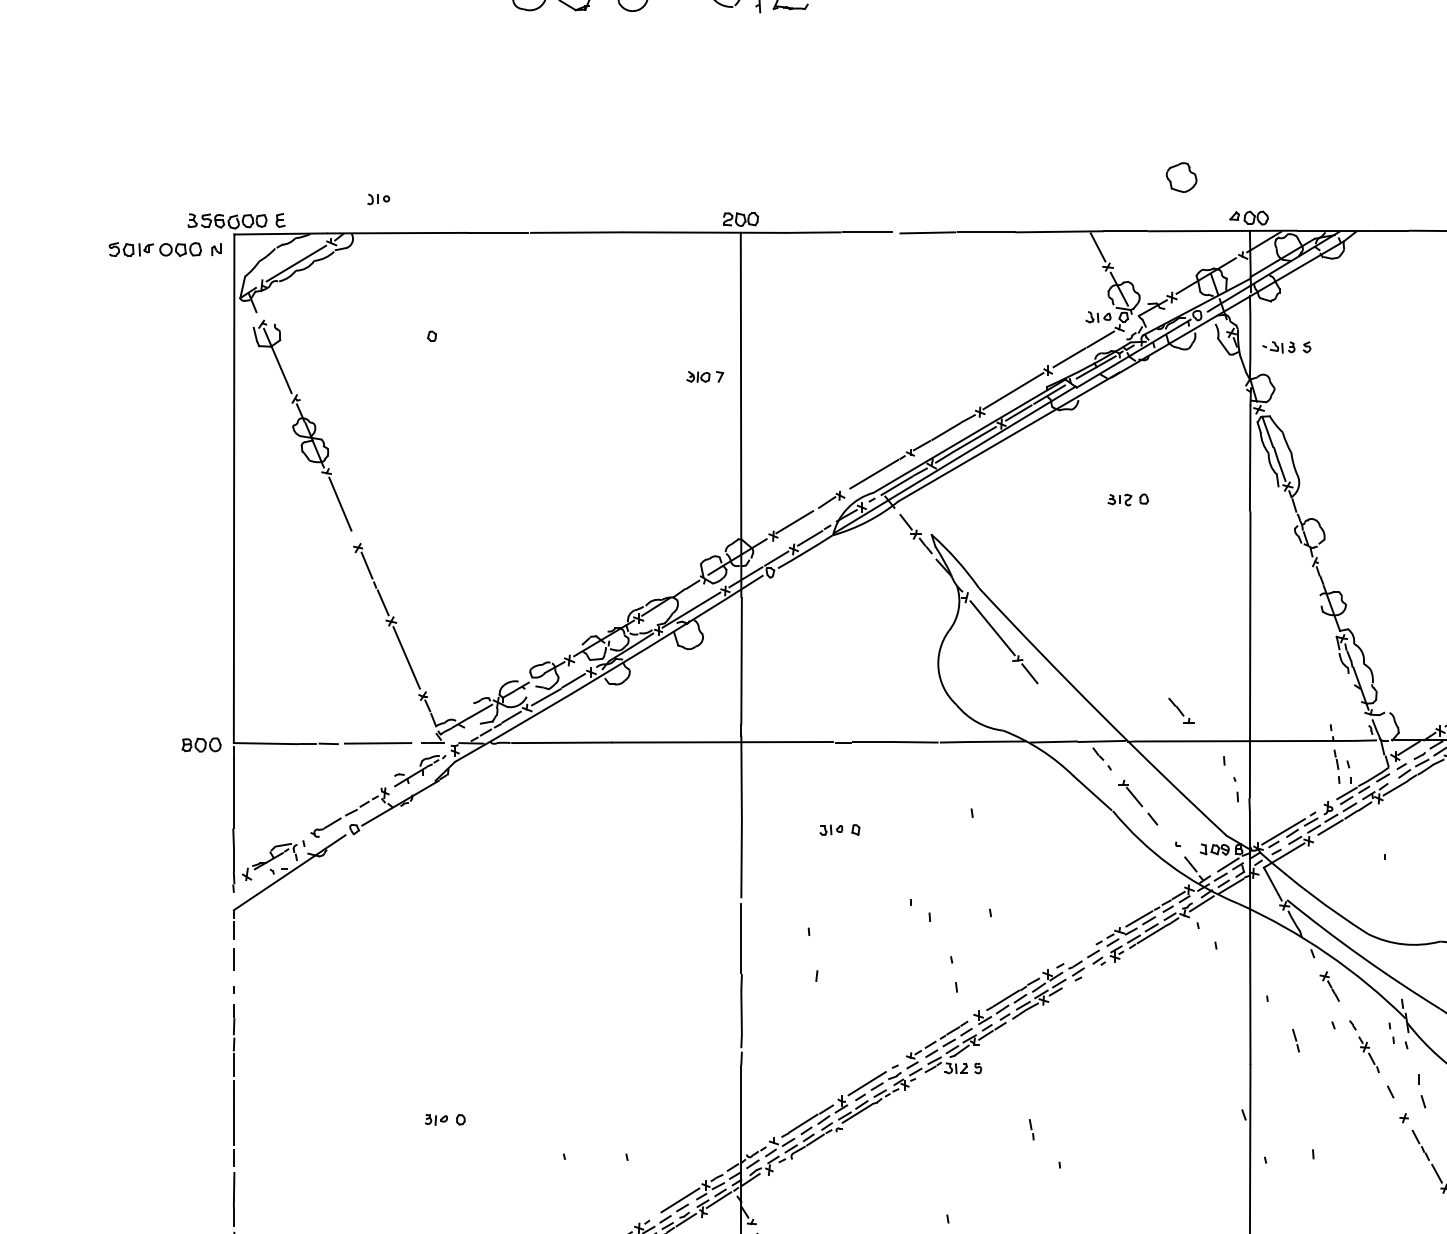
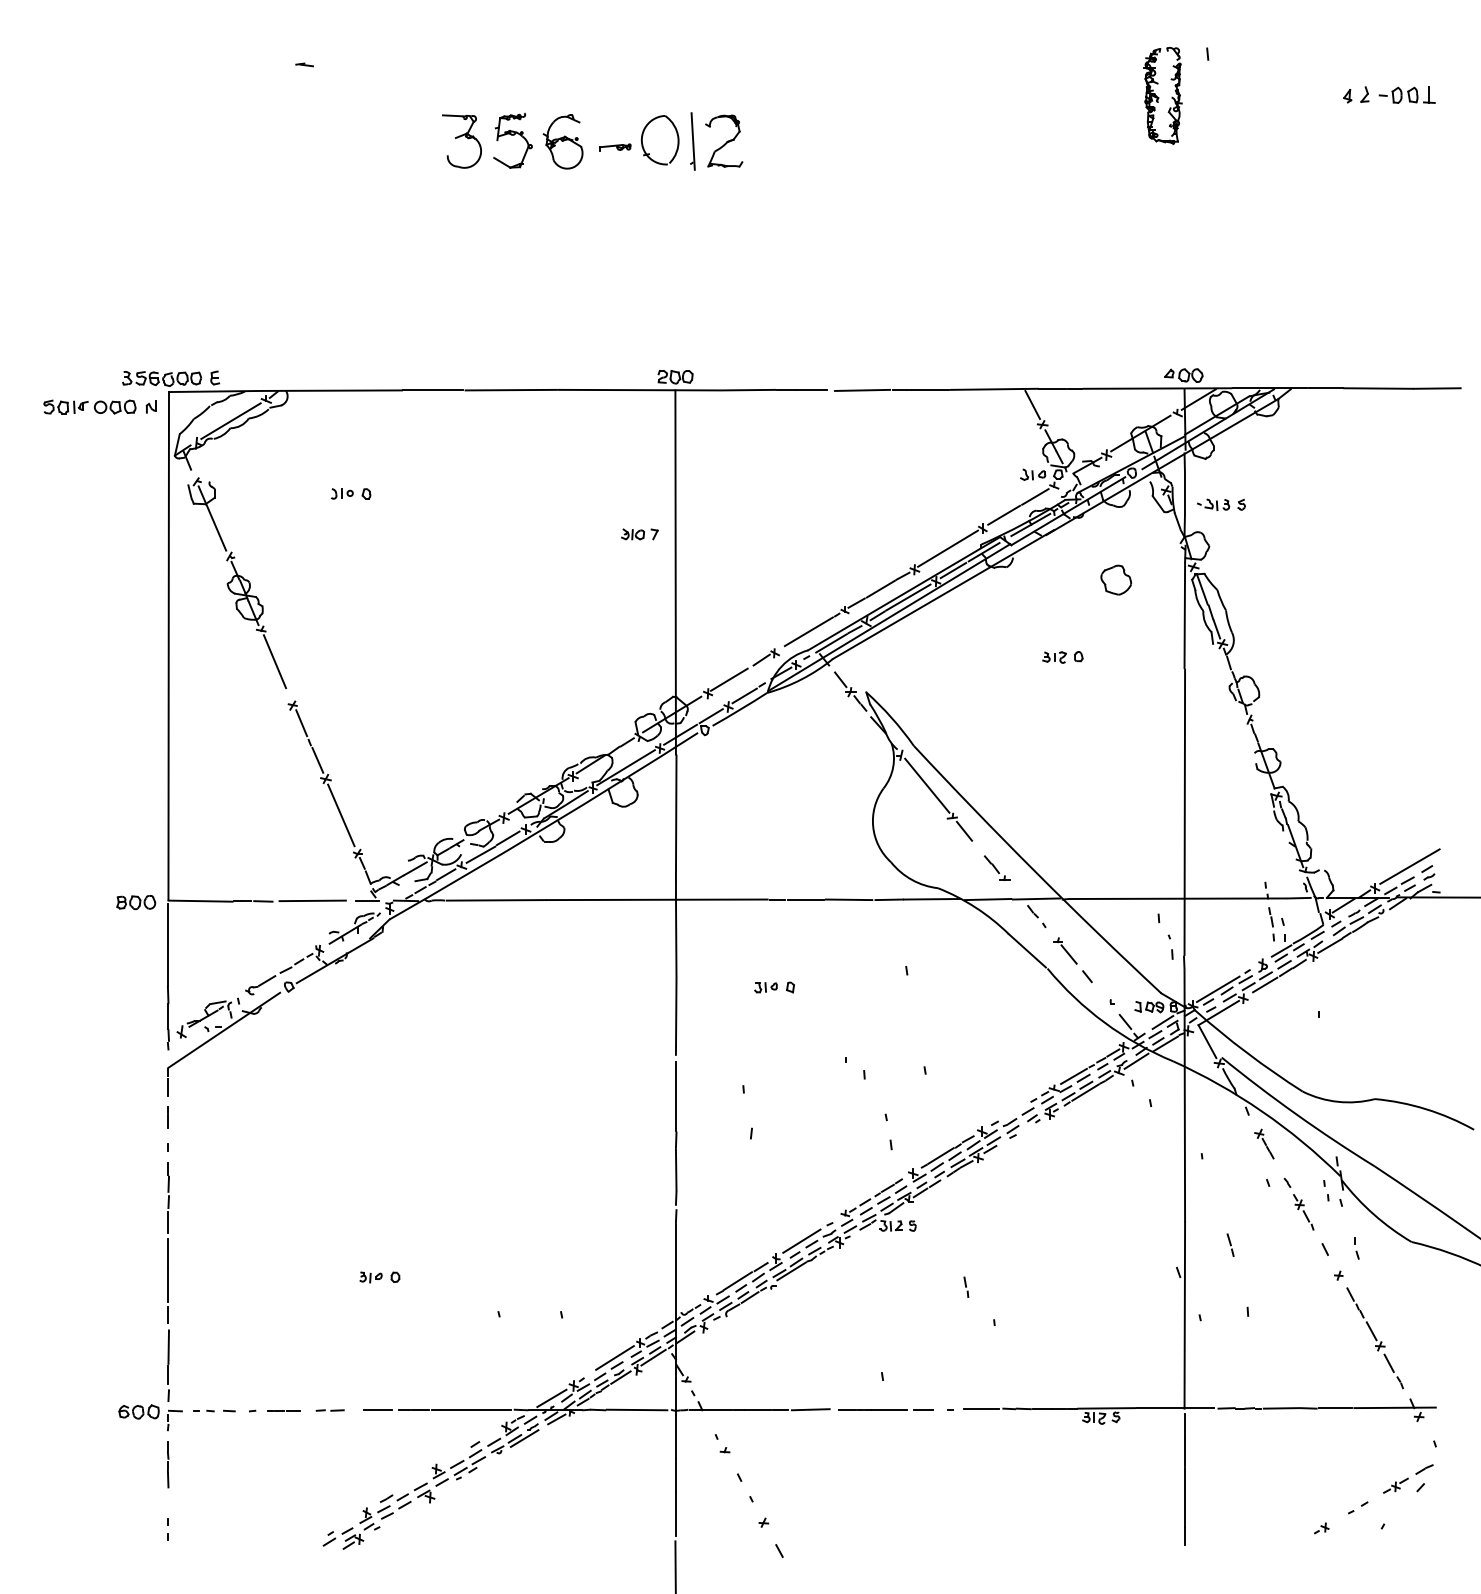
part: (1180, 176) -> (1115, 579), moved
part: (377, 198) -> (341, 493), moved
part: (1180, 709) -> (996, 867), moved
line: (1295, 1039) -> (1230, 1244), moved
part: (1421, 1090) -> (1356, 1248), size x0.62

